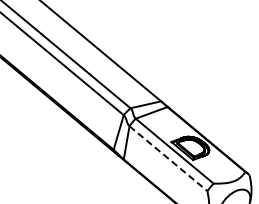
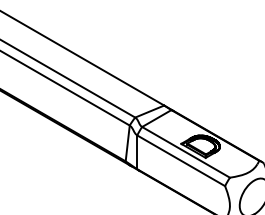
line: (168, 158) -> (181, 160), dashed -> solid

